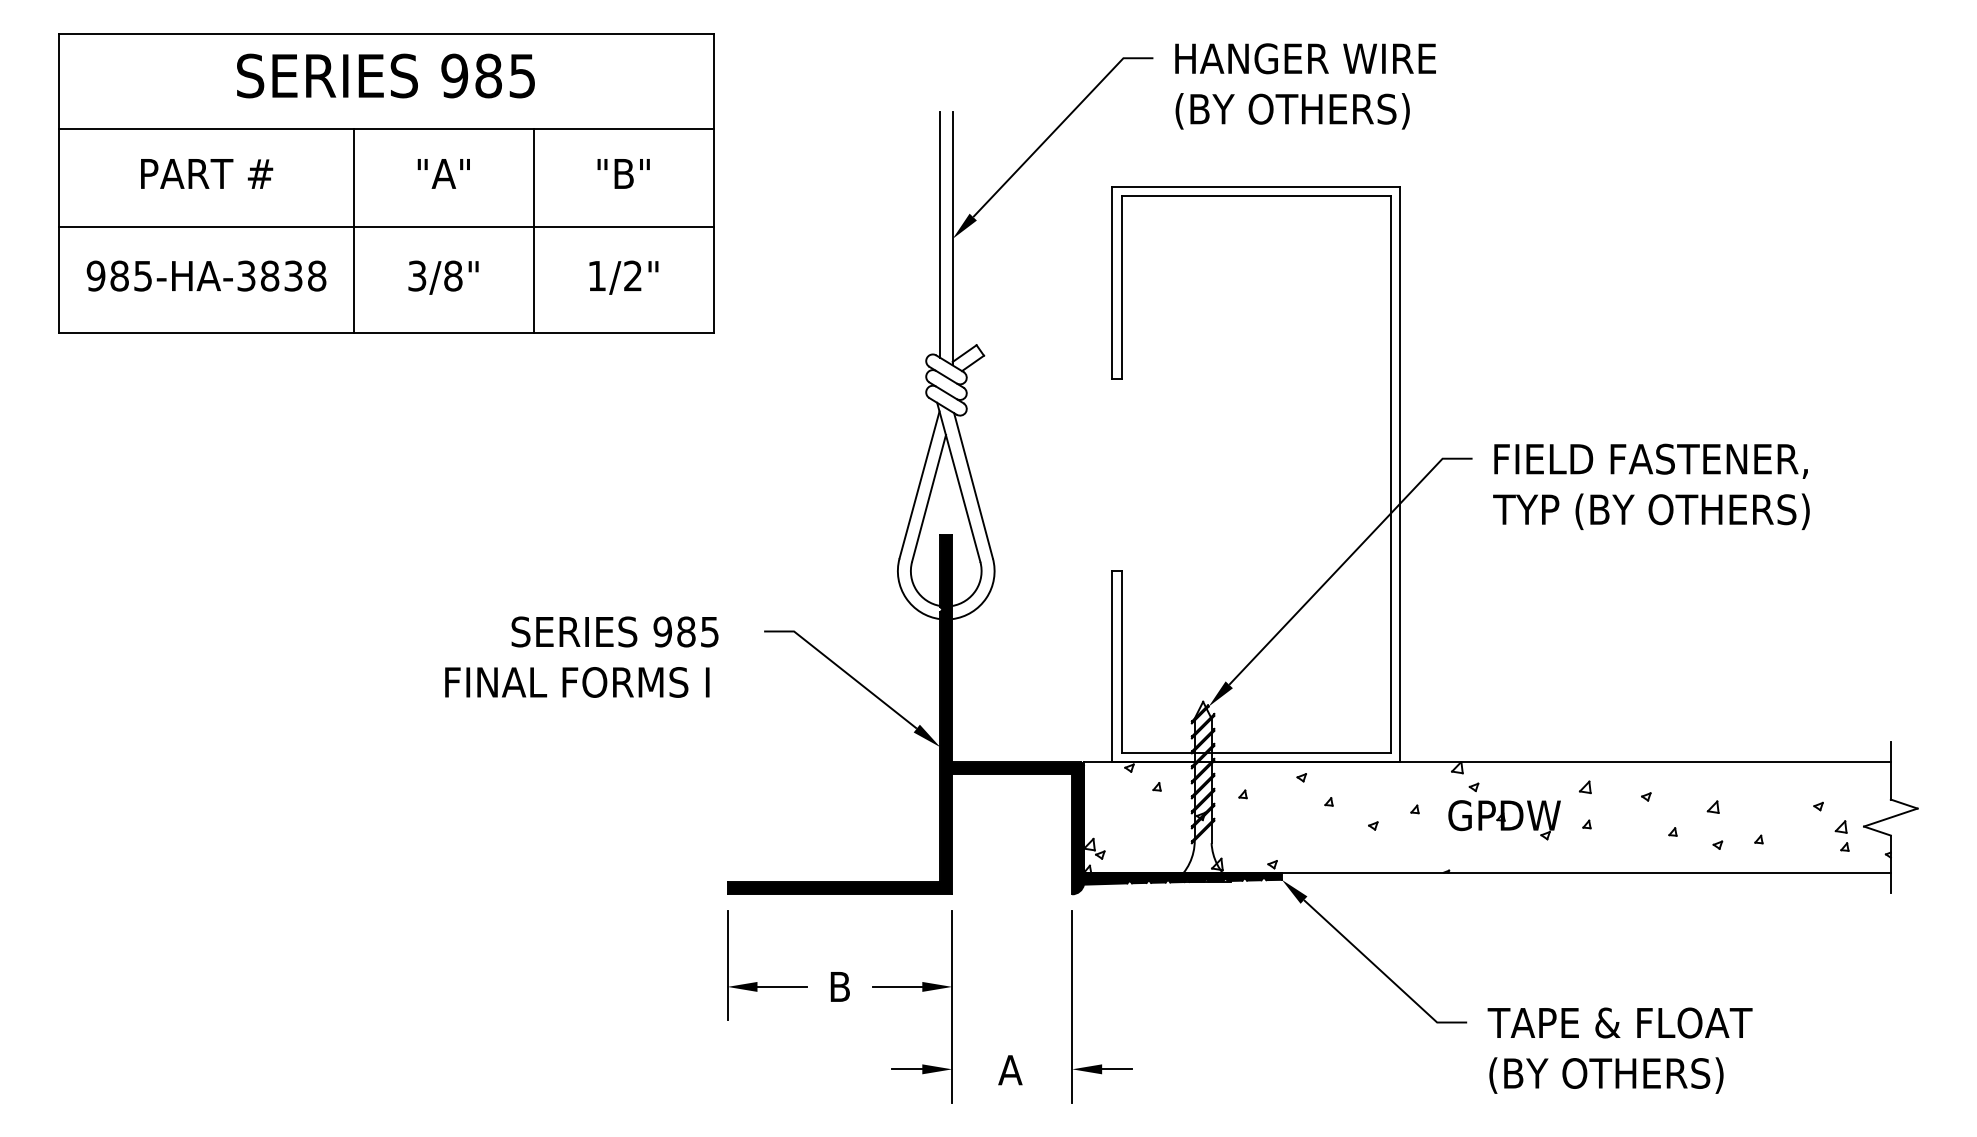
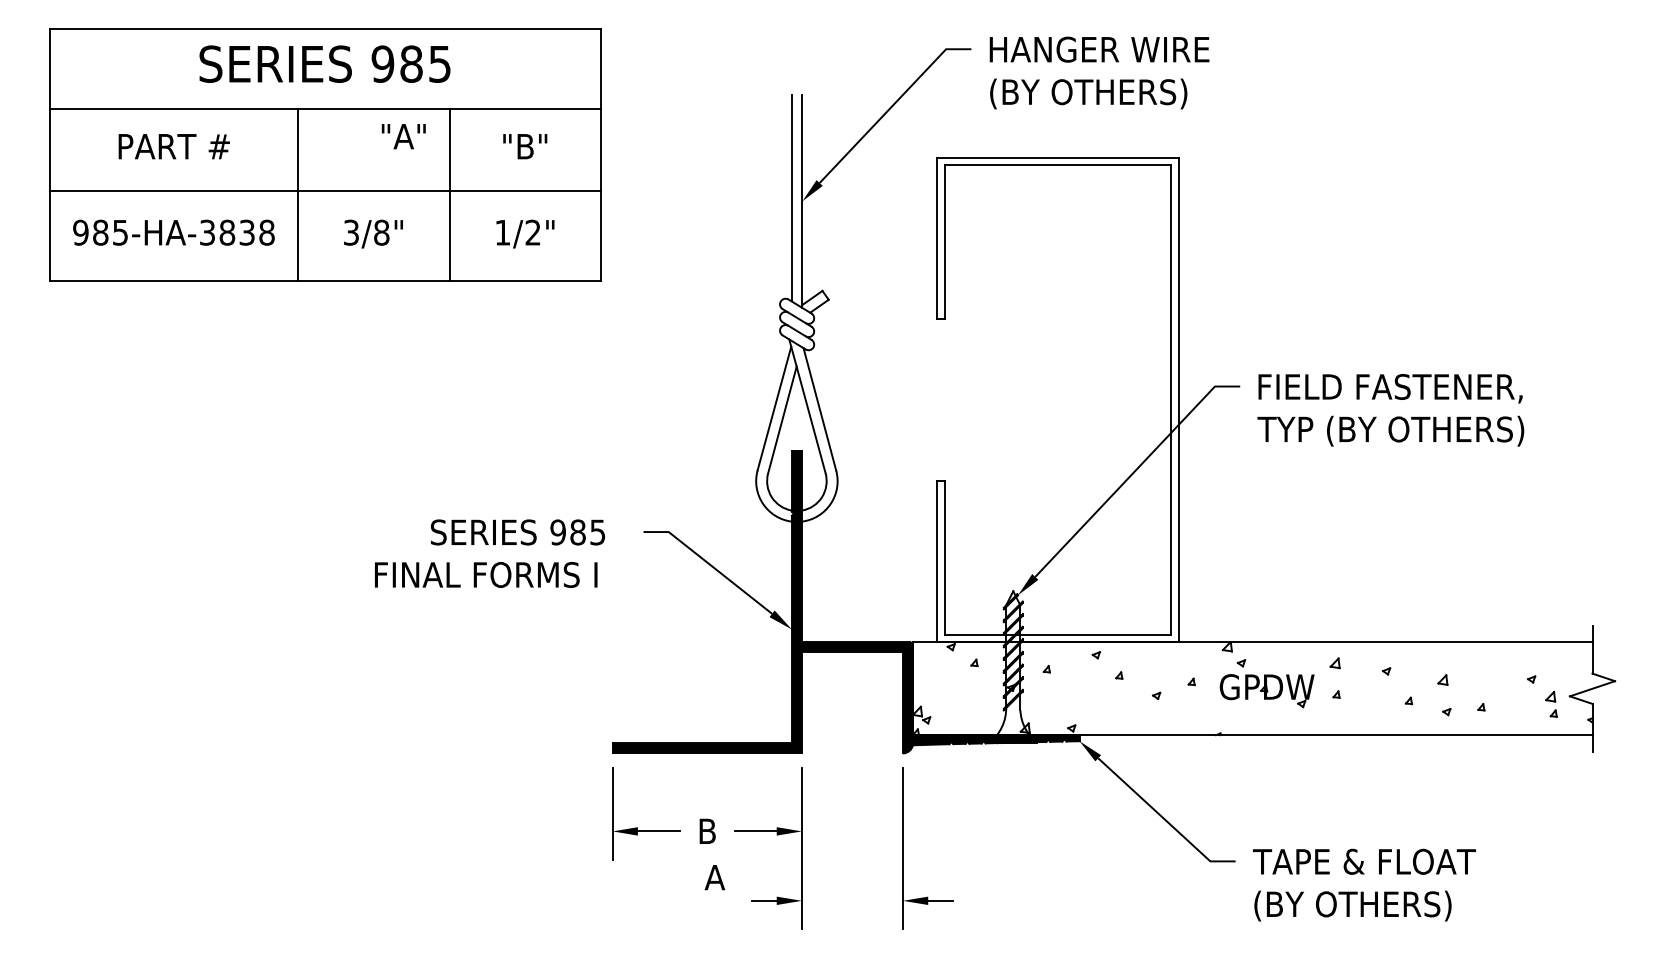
text: (443, 173) -> (403, 136), moved
text: (1009, 1070) -> (714, 877), moved

